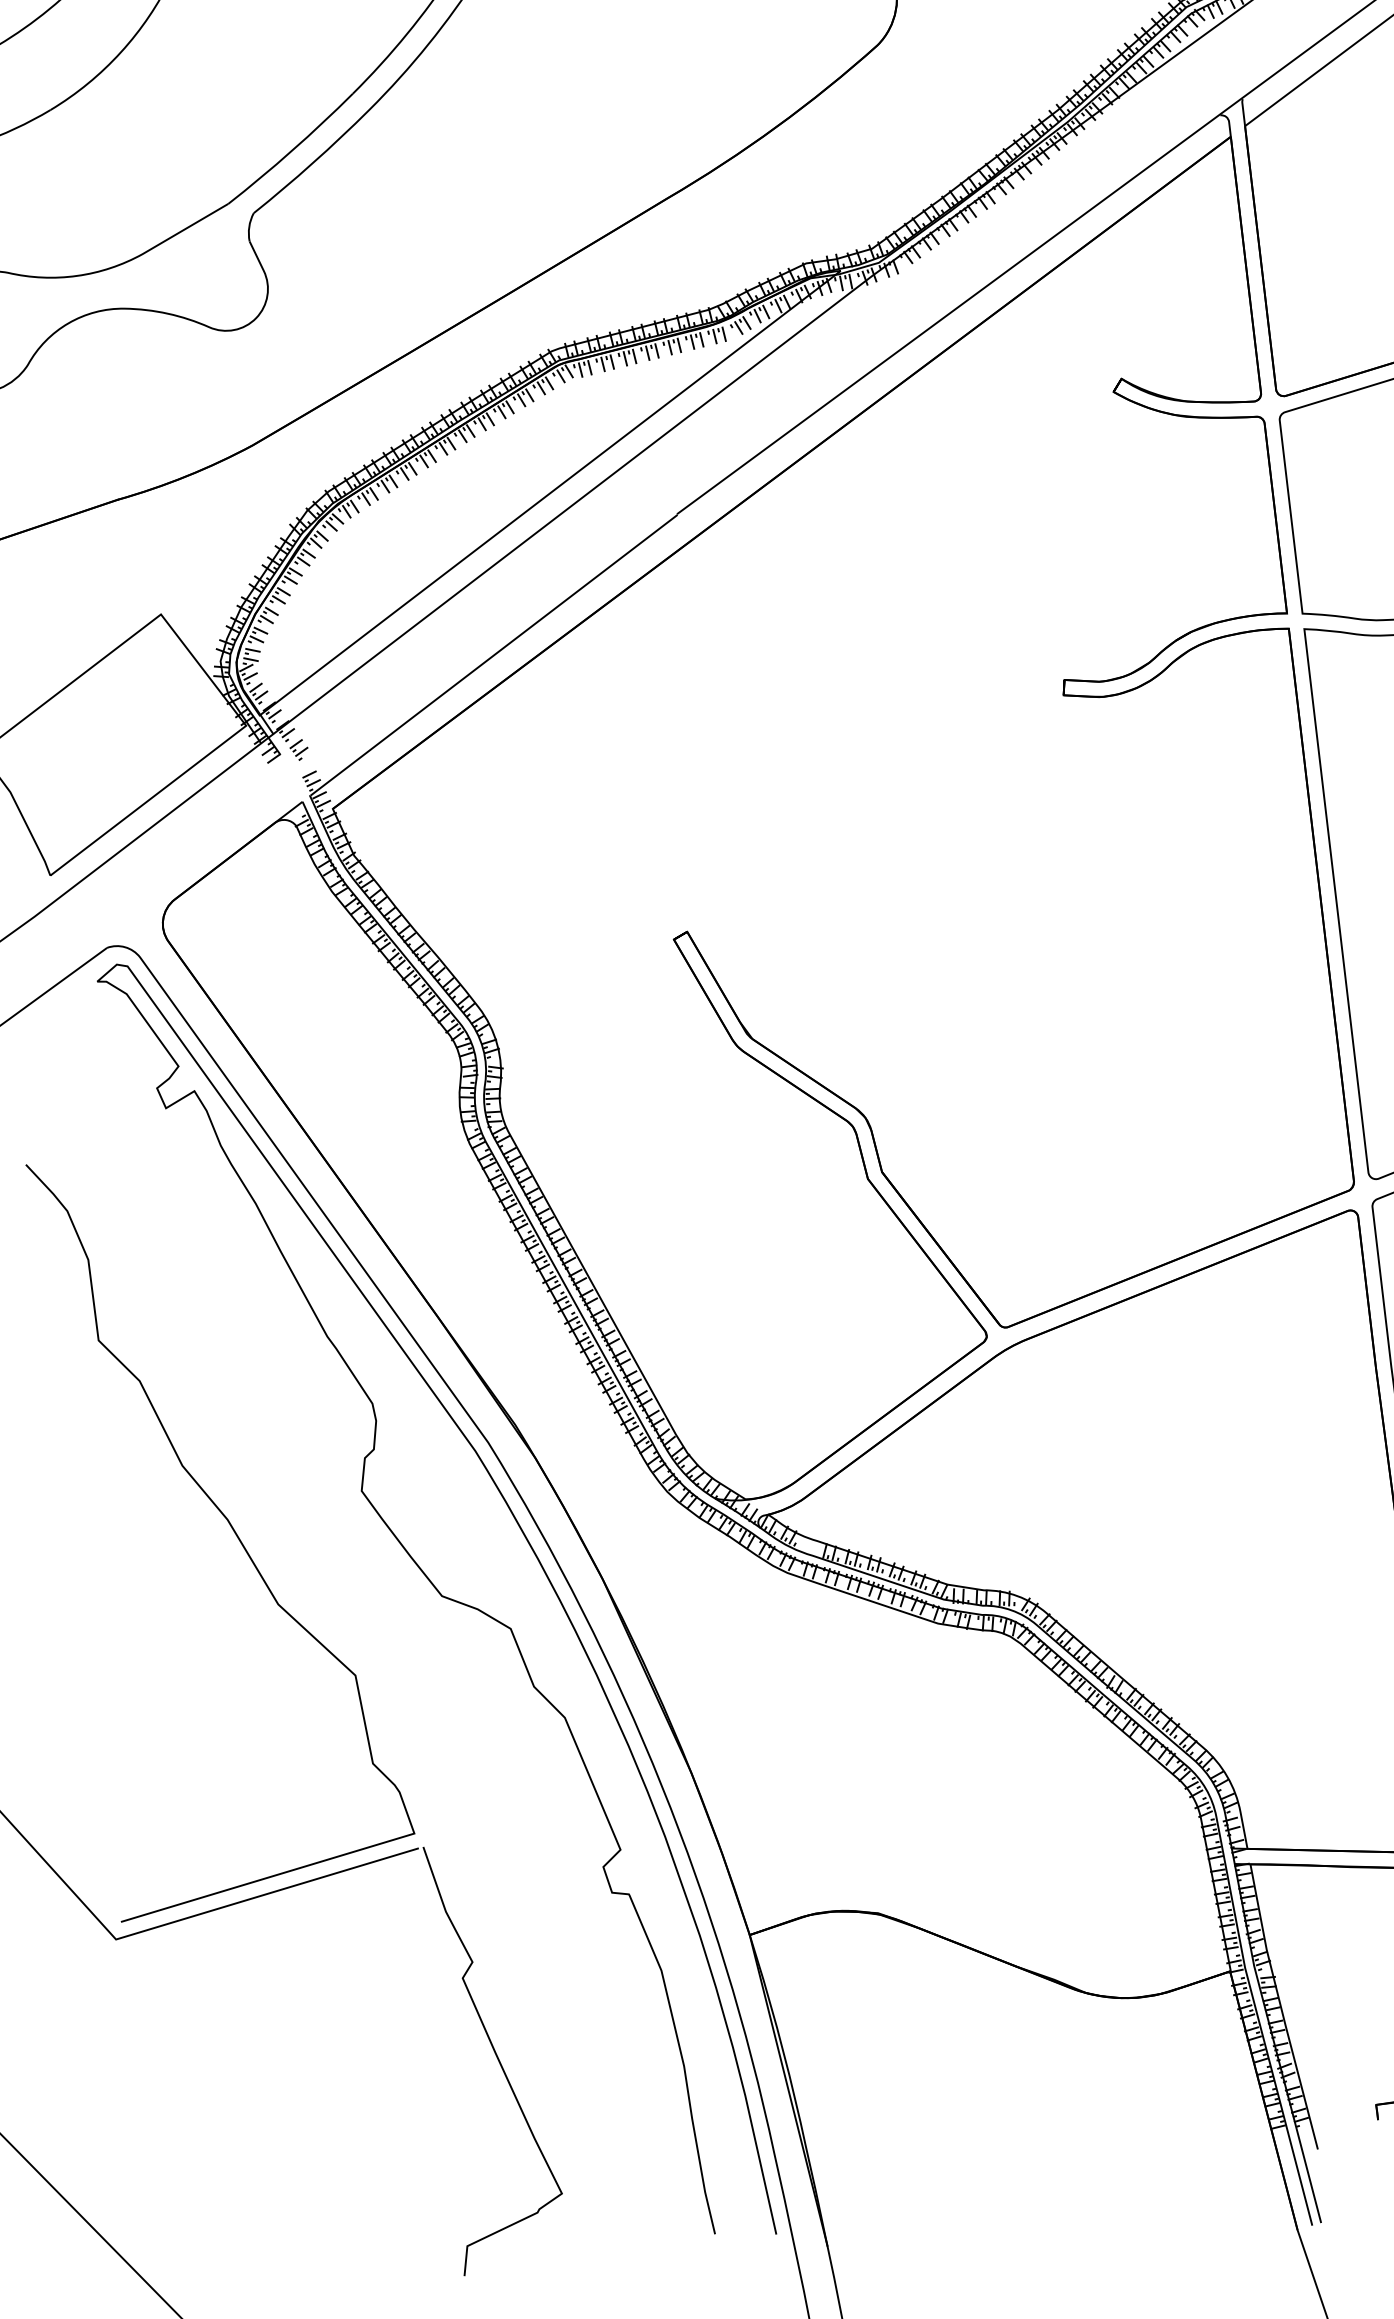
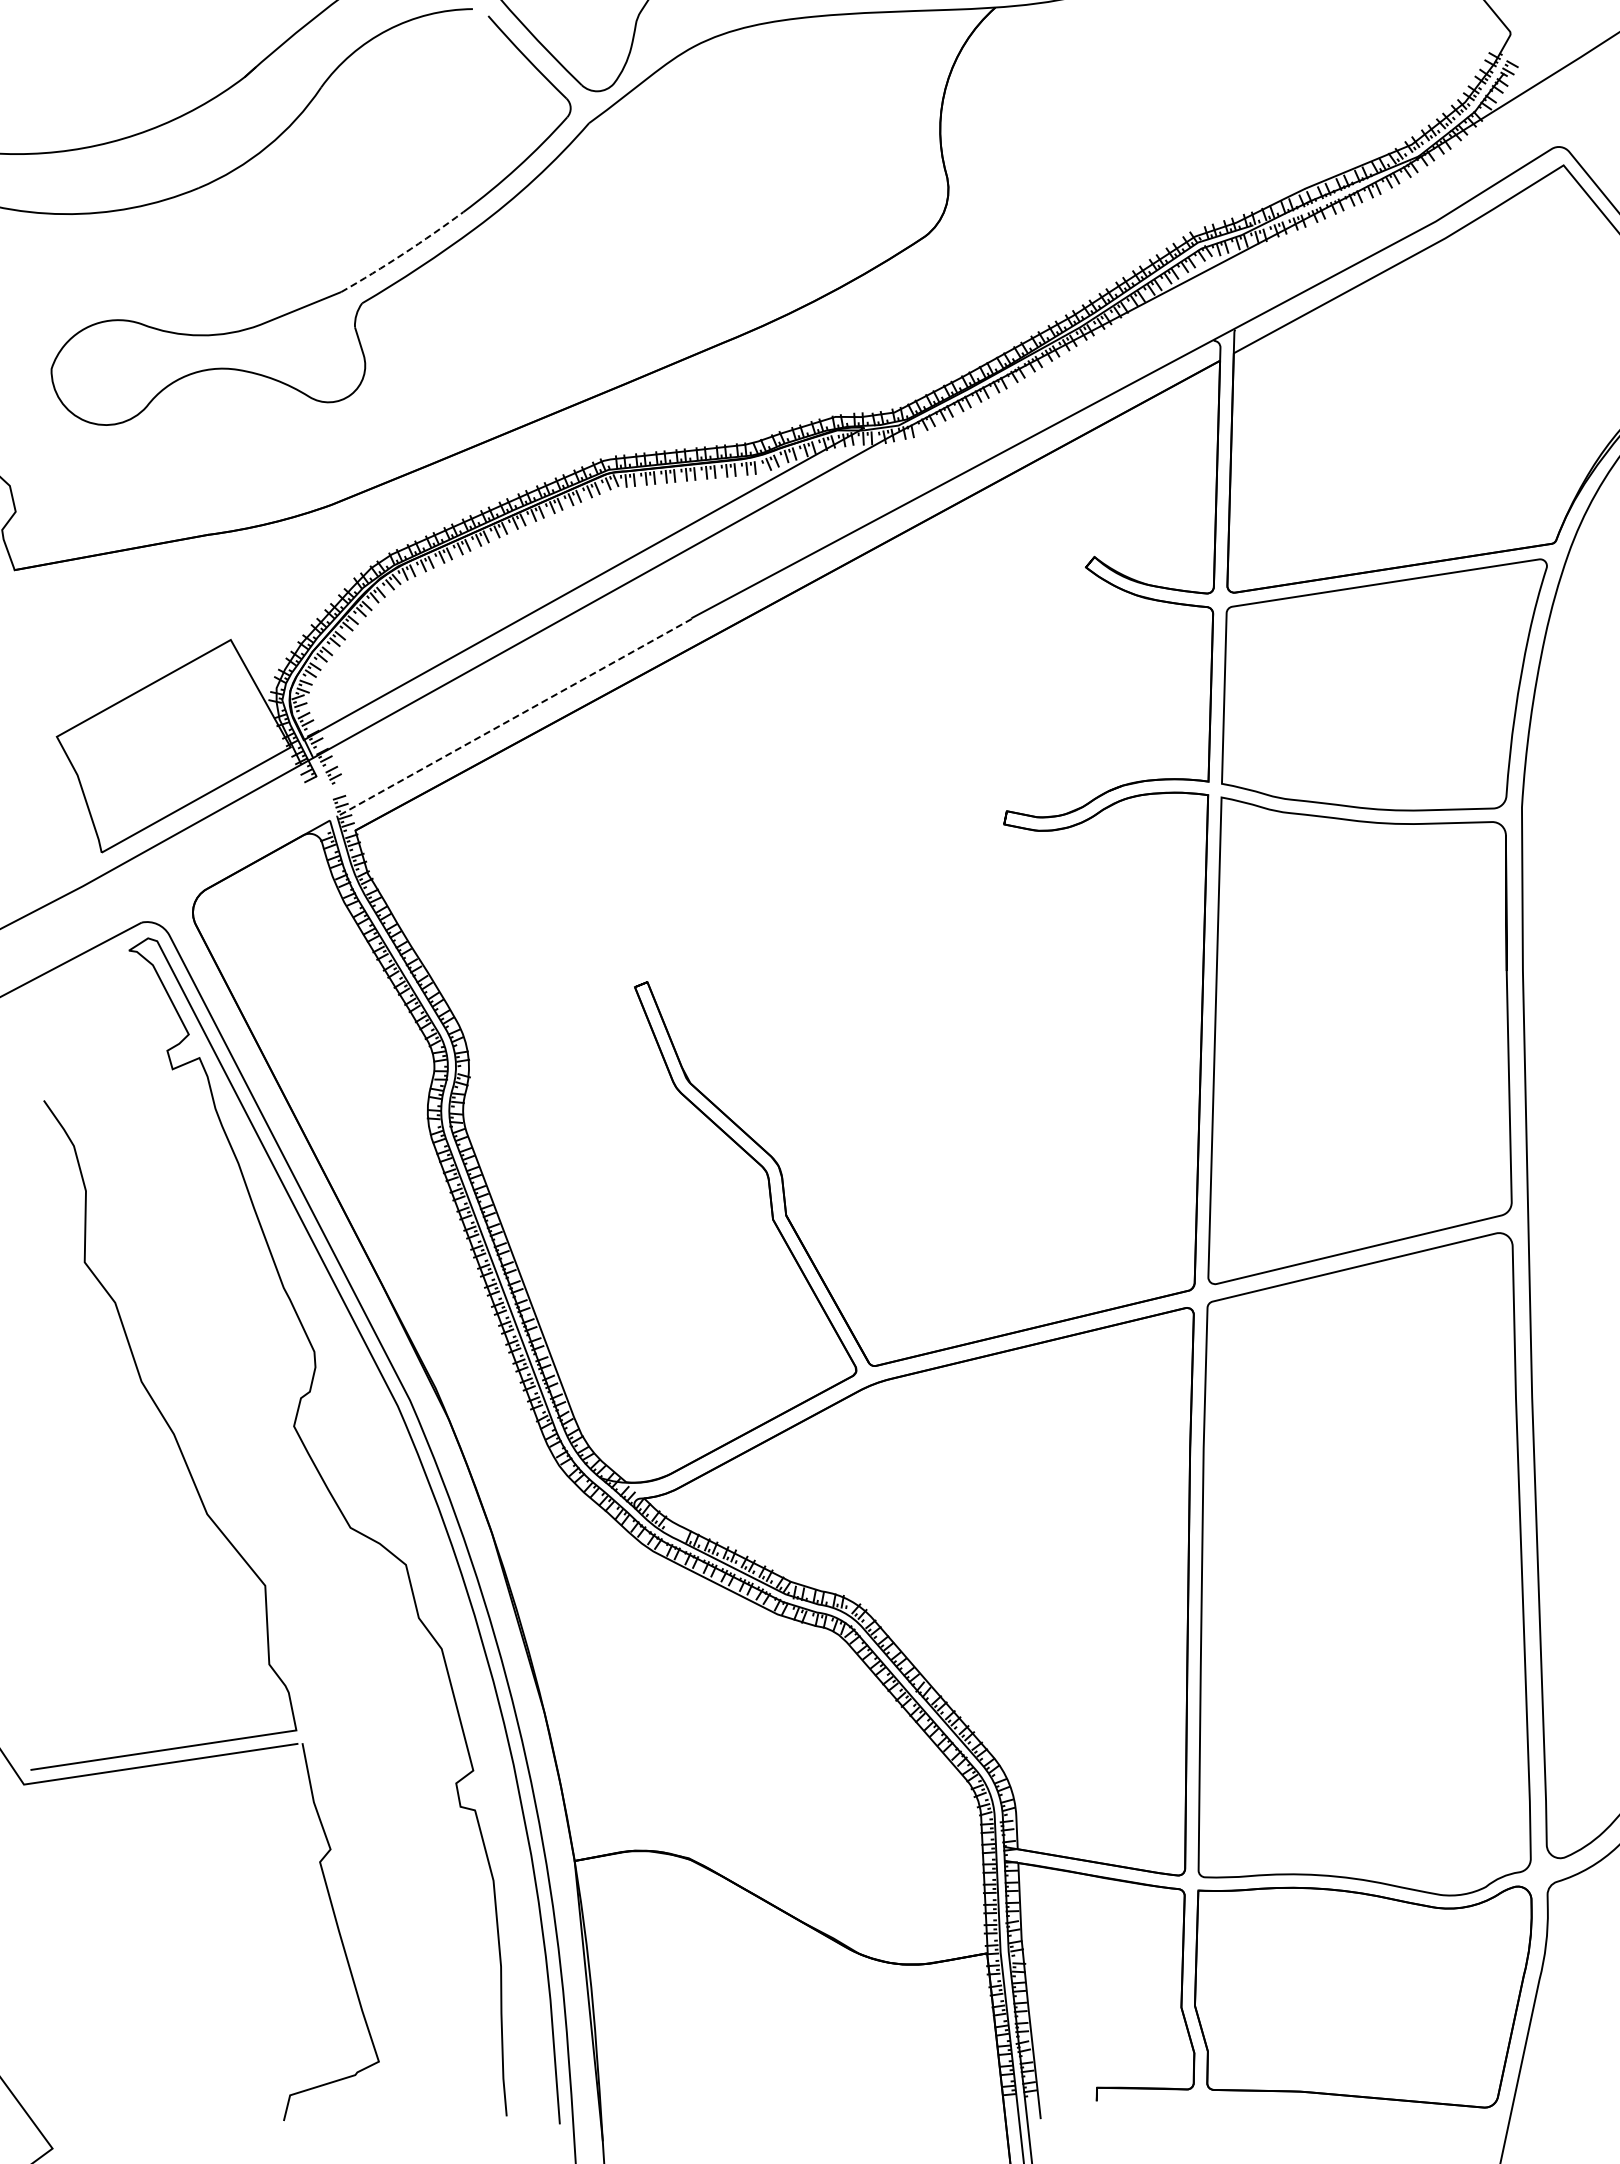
arc: (292, 150) -> (403, 253), solid -> dashed
line: (492, 656) -> (513, 718), solid -> dashed

